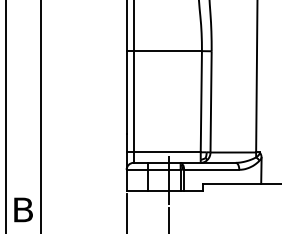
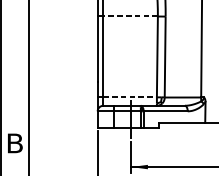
line: (167, 51) -> (130, 16), solid -> dashed
line: (167, 152) -> (130, 97), solid -> dashed

